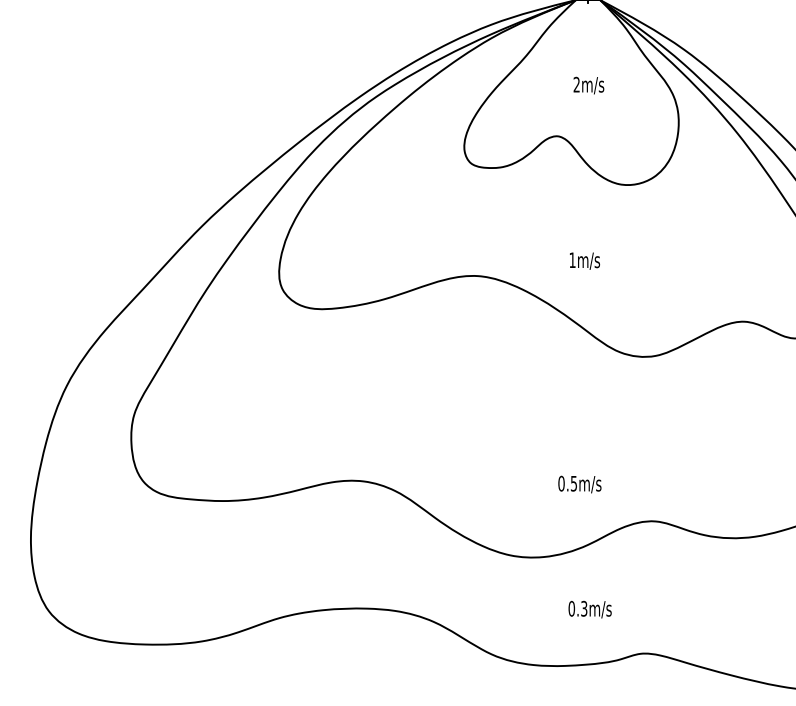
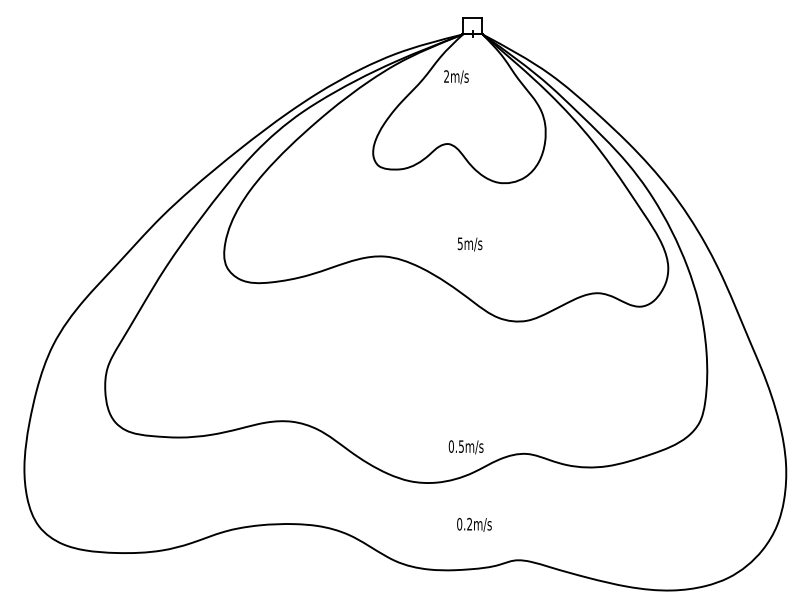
text: (588, 85) -> (456, 77), moved
text: (571, 259) -> (459, 243), 1m/s -> 5m/s
text: (579, 484) -> (465, 447), moved
text: (584, 609) -> (469, 524), 0.3m/s -> 0.2m/s

